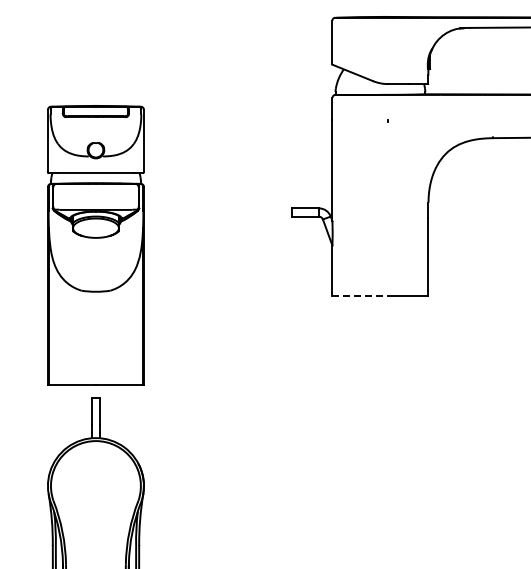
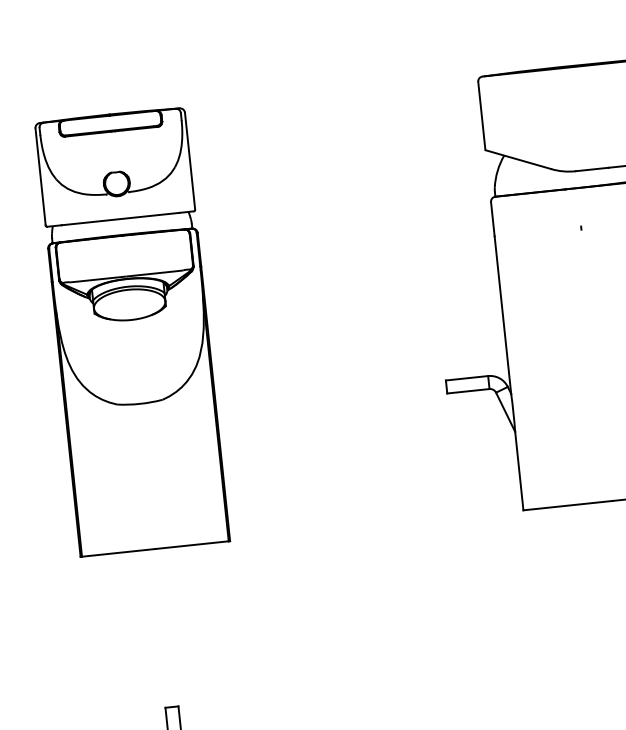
part: (95, 245) -> (131, 331), moved
line: (361, 296) -> (568, 506), dashed -> solid

